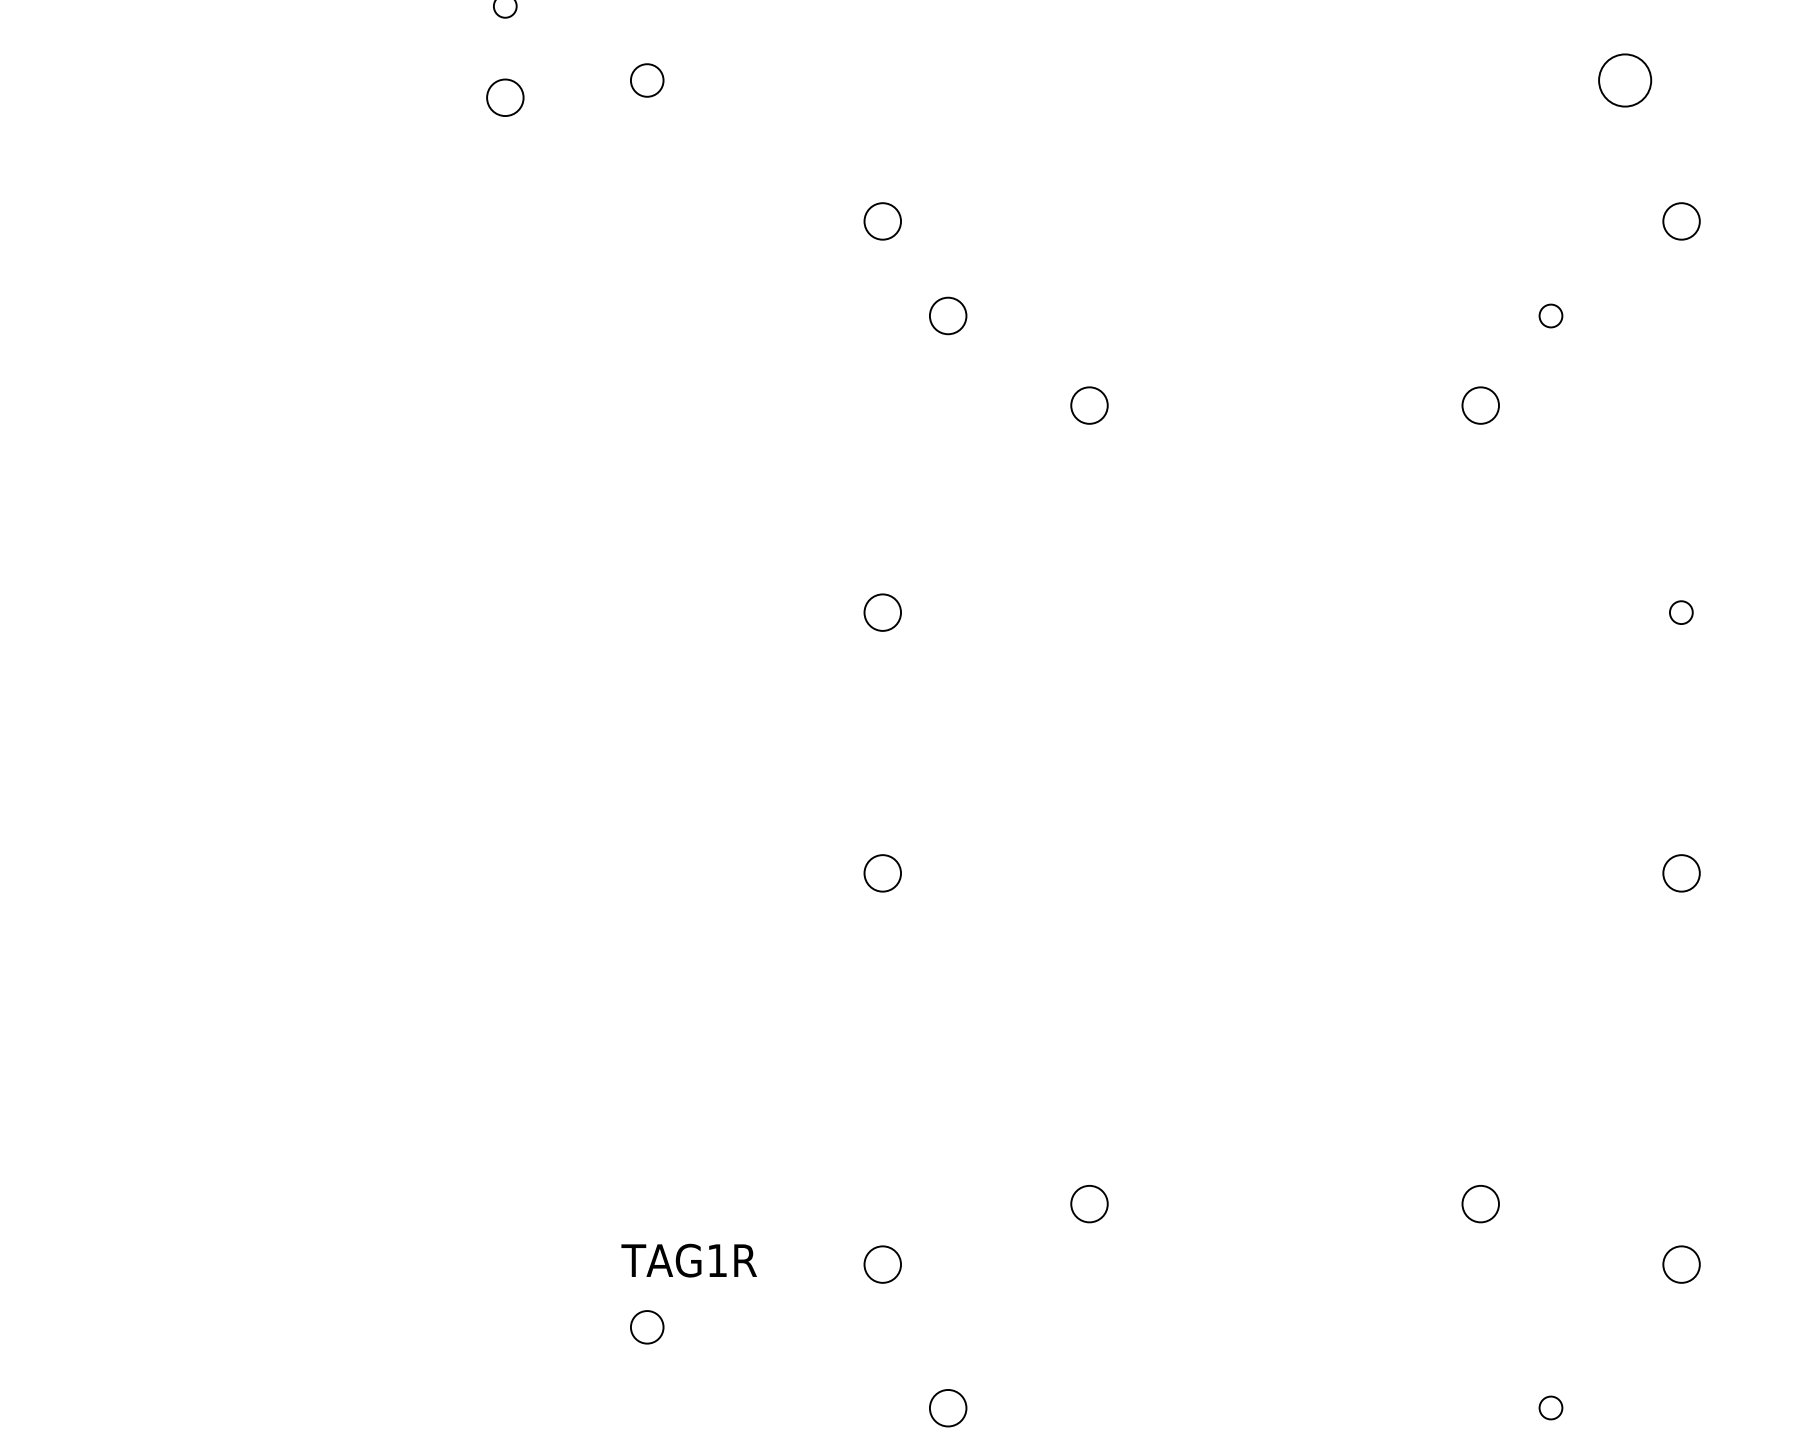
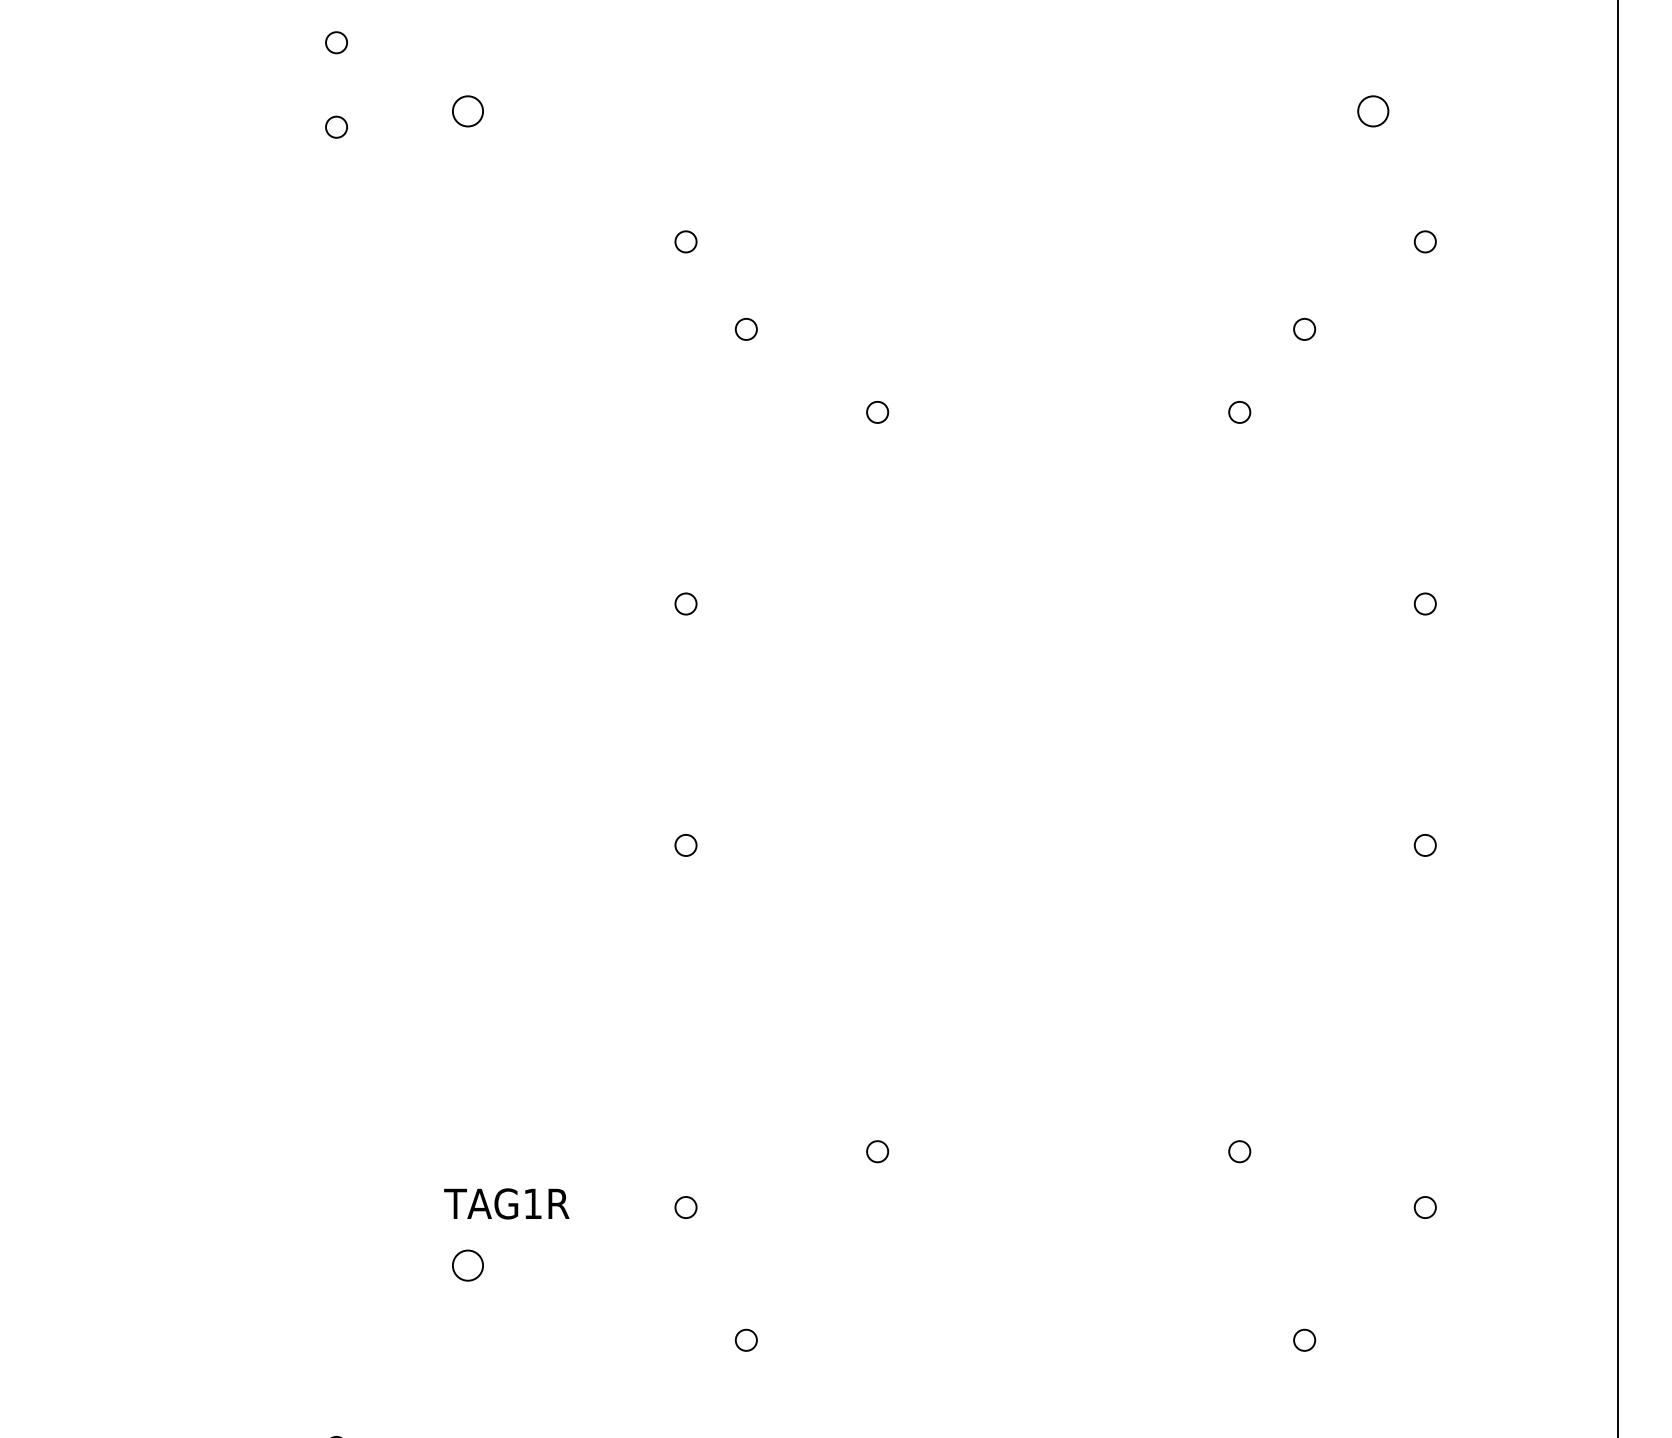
circle: (1625, 80) -> (1373, 111), size x0.62
circle: (505, 96) -> (336, 126), size x0.62
circle: (882, 221) -> (685, 241), size x0.62
circle: (1680, 221) -> (1424, 241), size x0.62
circle: (947, 316) -> (745, 329), size x0.62
circle: (1089, 405) -> (877, 412), size x0.62
circle: (1480, 405) -> (1239, 412), size x0.62
circle: (882, 612) -> (685, 603), size x0.62
circle: (882, 873) -> (685, 845), size x0.62
circle: (1680, 873) -> (1424, 845), size x0.62
circle: (1089, 1204) -> (877, 1151), size x0.62
circle: (1480, 1204) -> (1239, 1151), size x0.62
circle: (882, 1264) -> (685, 1207), size x0.62
circle: (1680, 1264) -> (1424, 1207), size x0.62
circle: (947, 1407) -> (745, 1339), size x0.62

